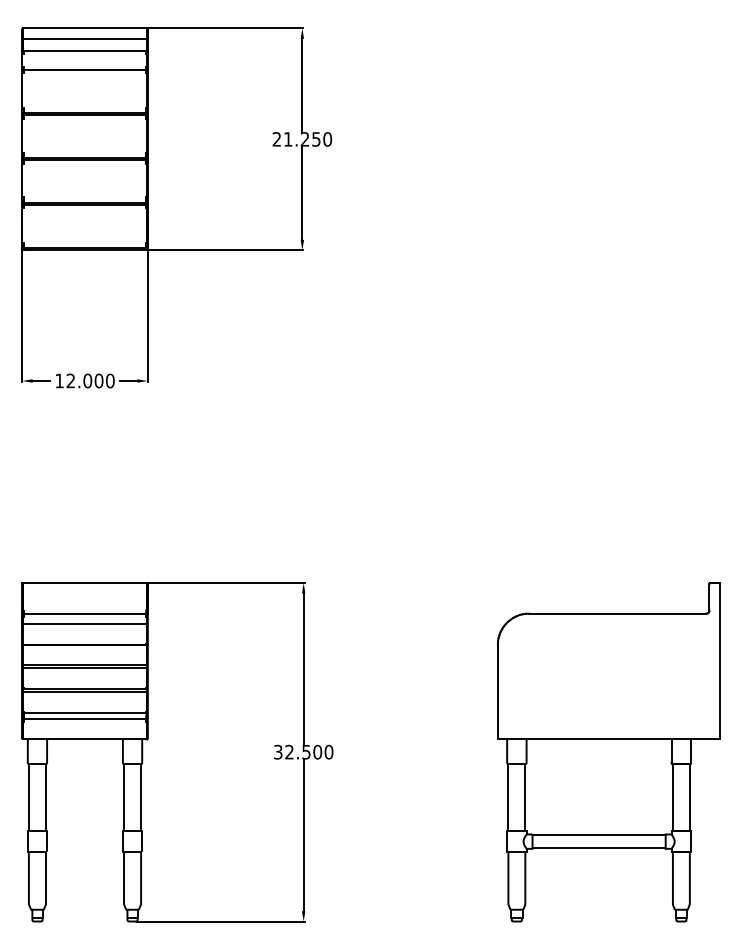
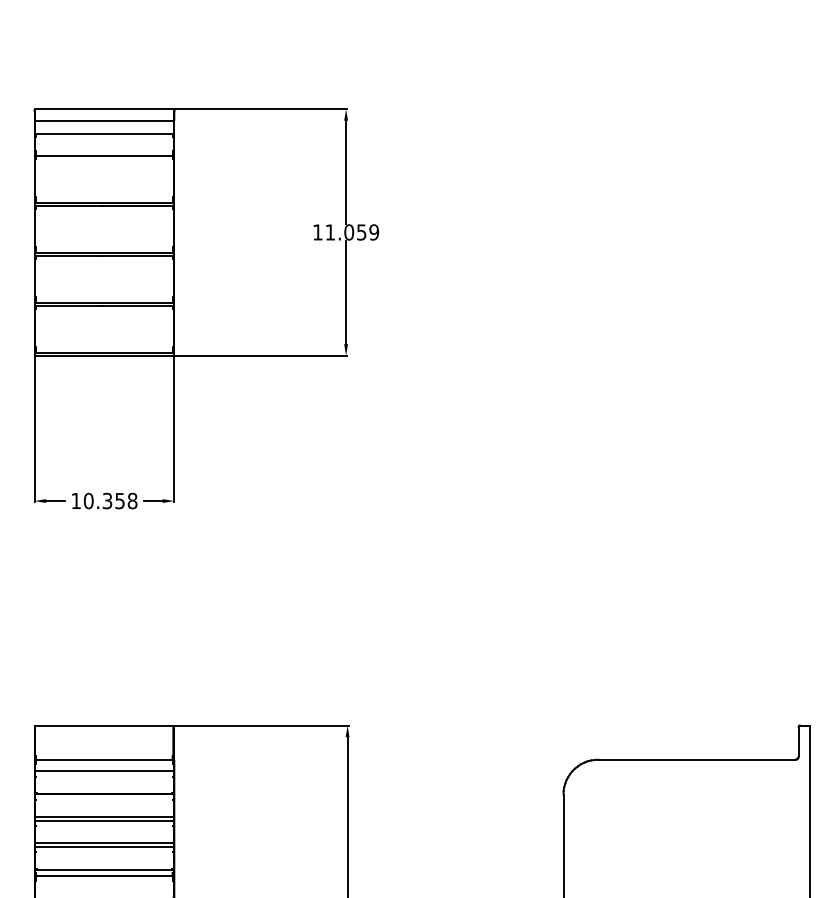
text: (301, 139) -> (345, 232), 21.250 -> 11.059
text: (90, 380) -> (110, 500), 12.000 -> 10.358

